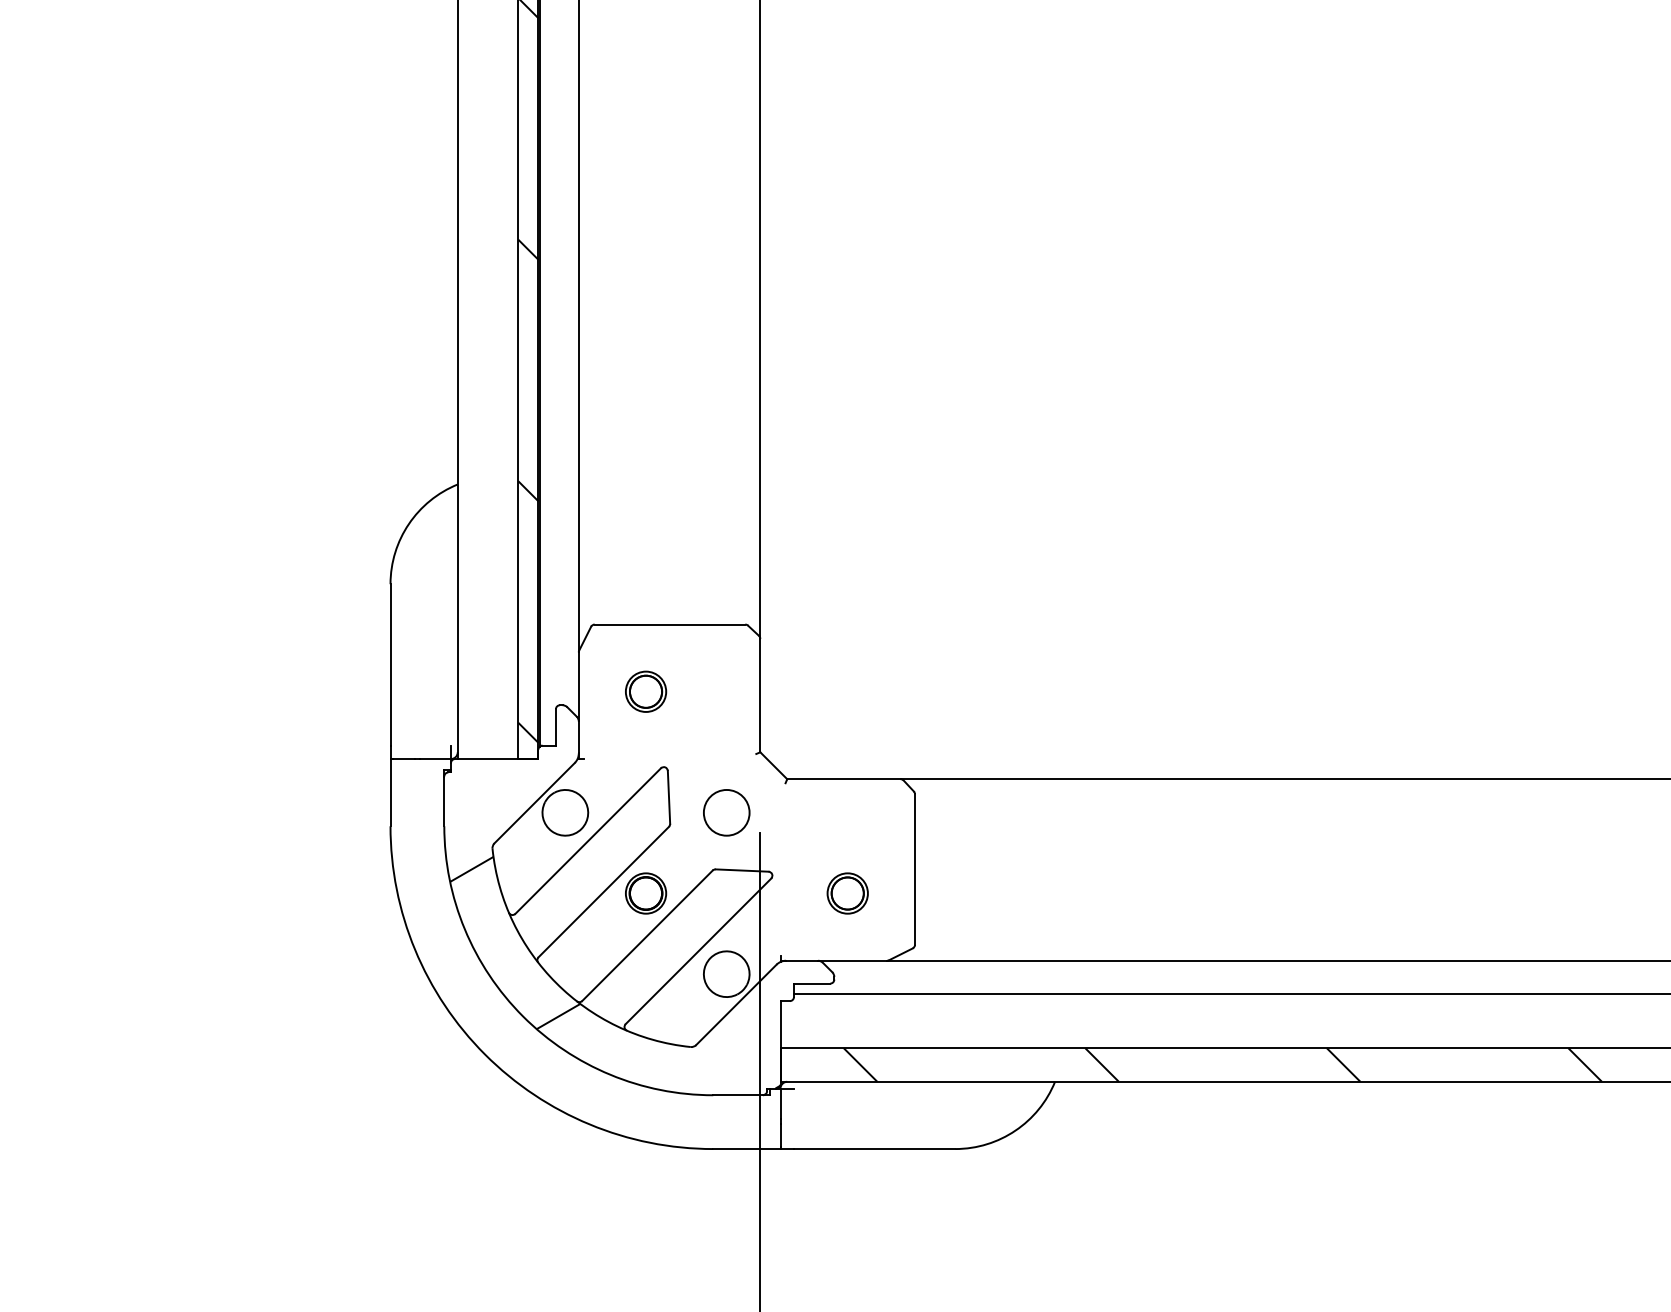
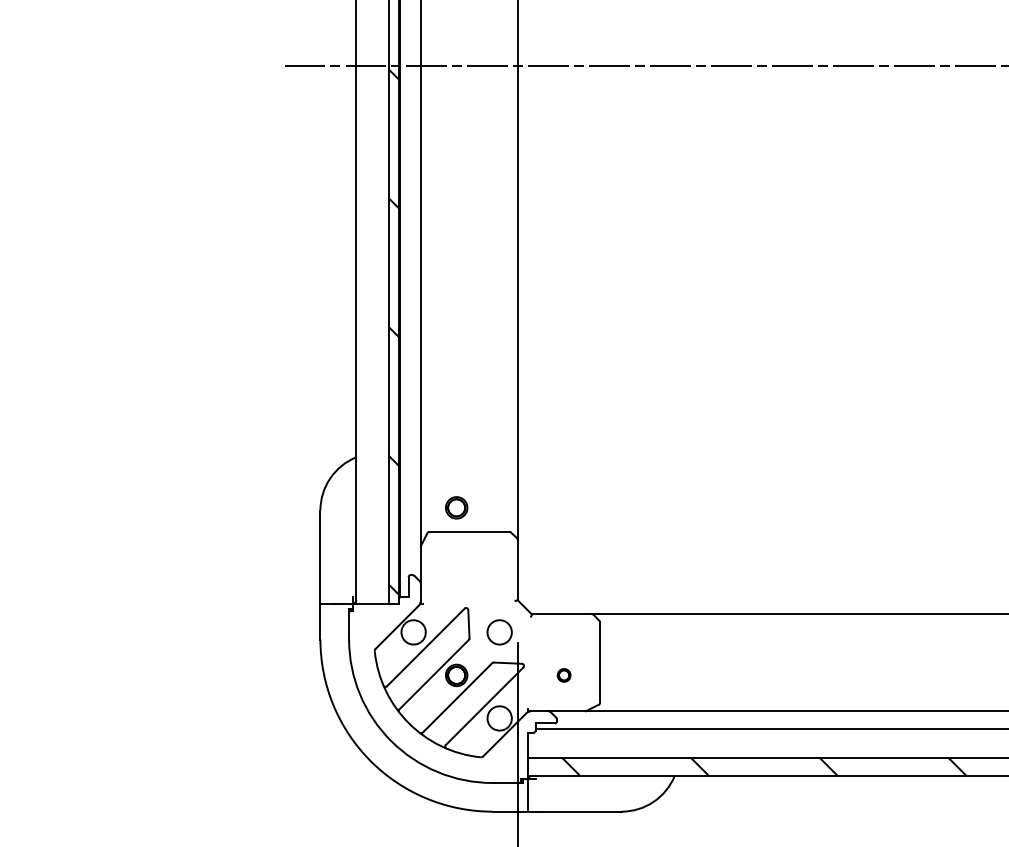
part: (645, 691) -> (456, 507), moved
part: (846, 893) -> (563, 675), size x0.6
hatch: (615, 974) -> (440, 718), removed

